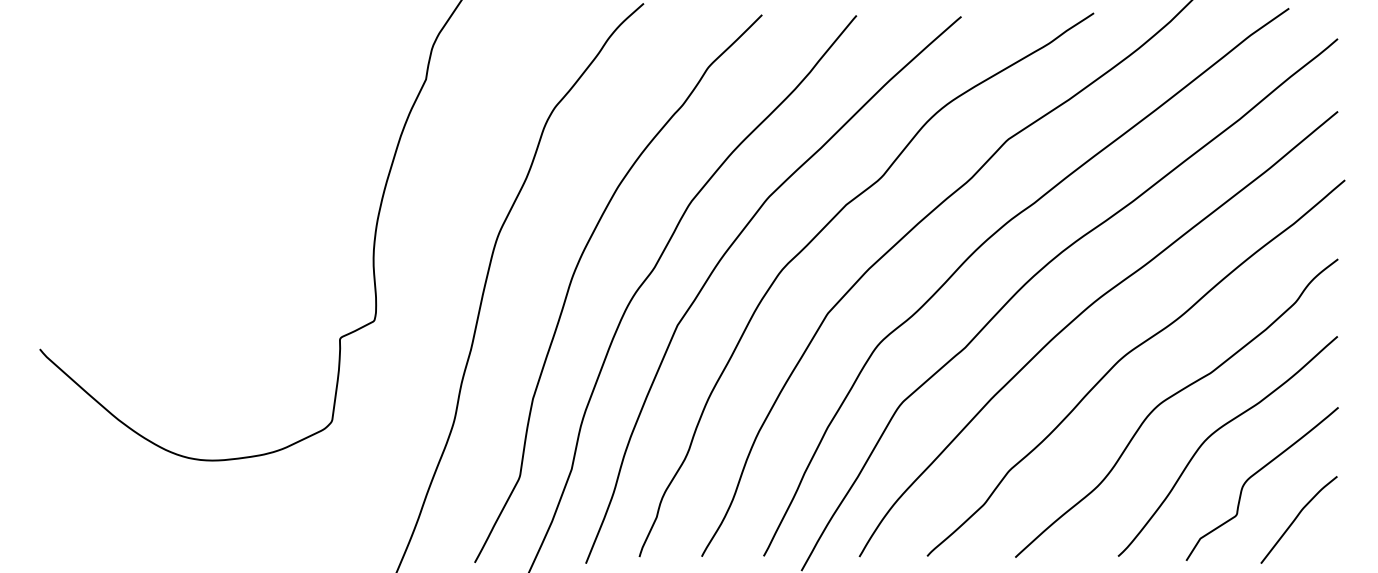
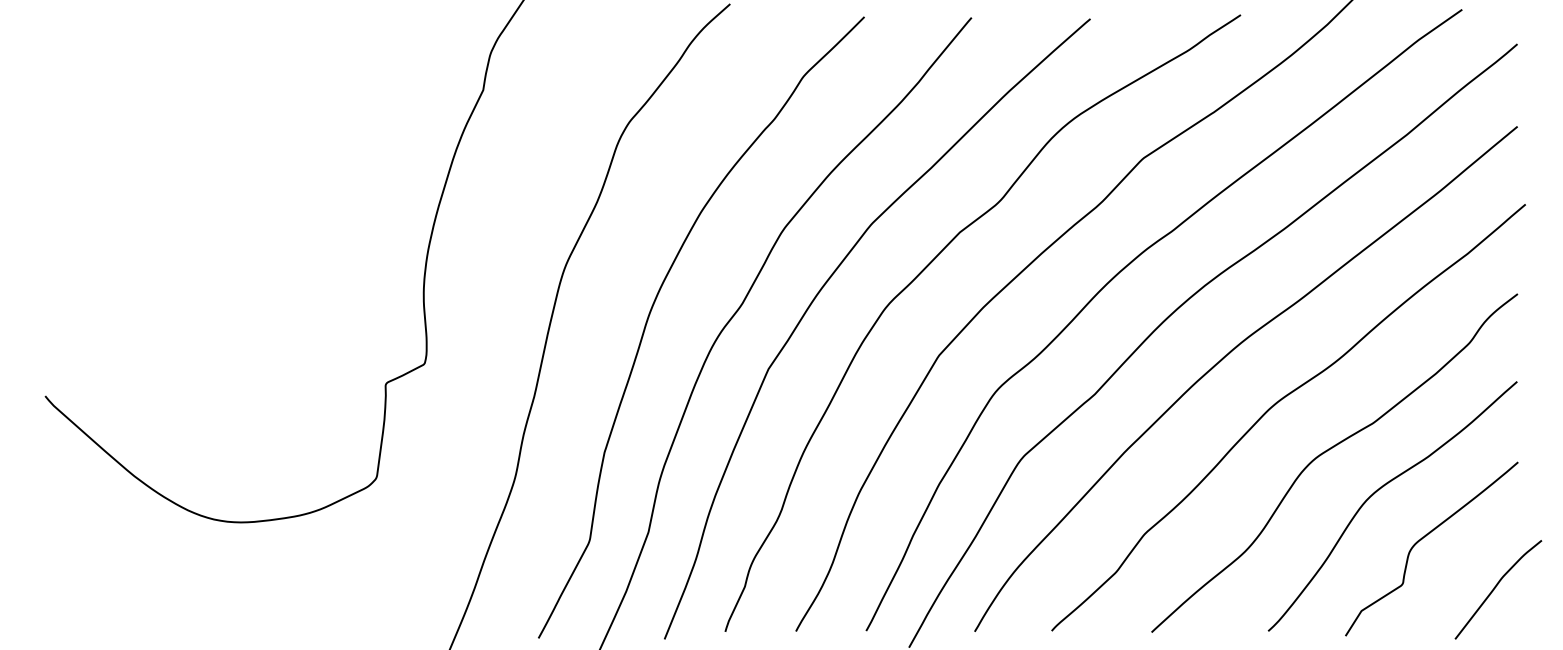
curve: (1296, 519) -> (1495, 589), moved

